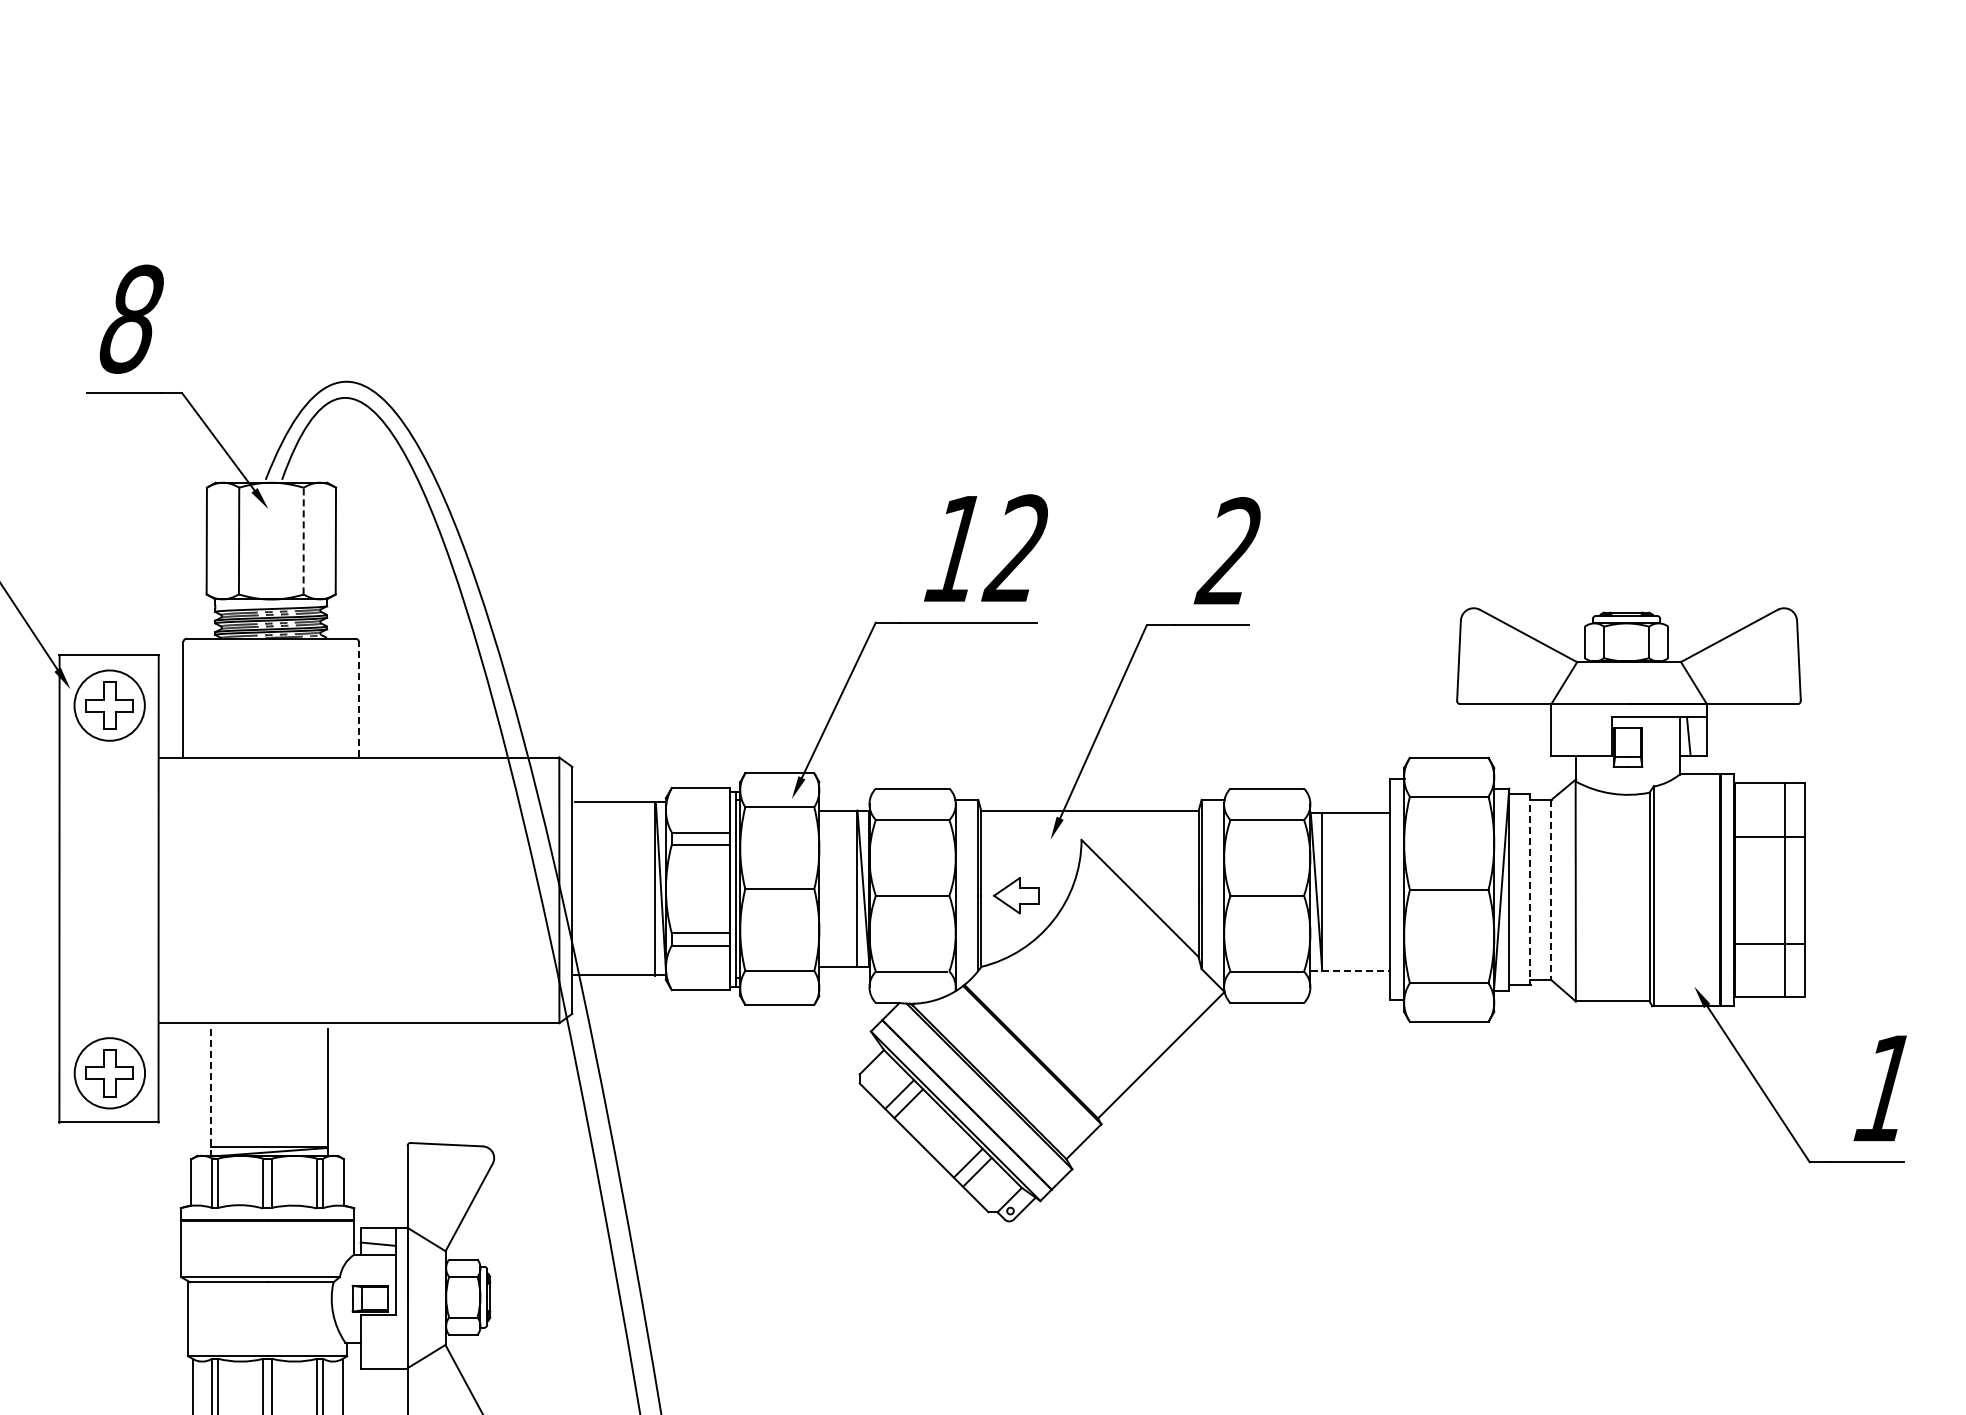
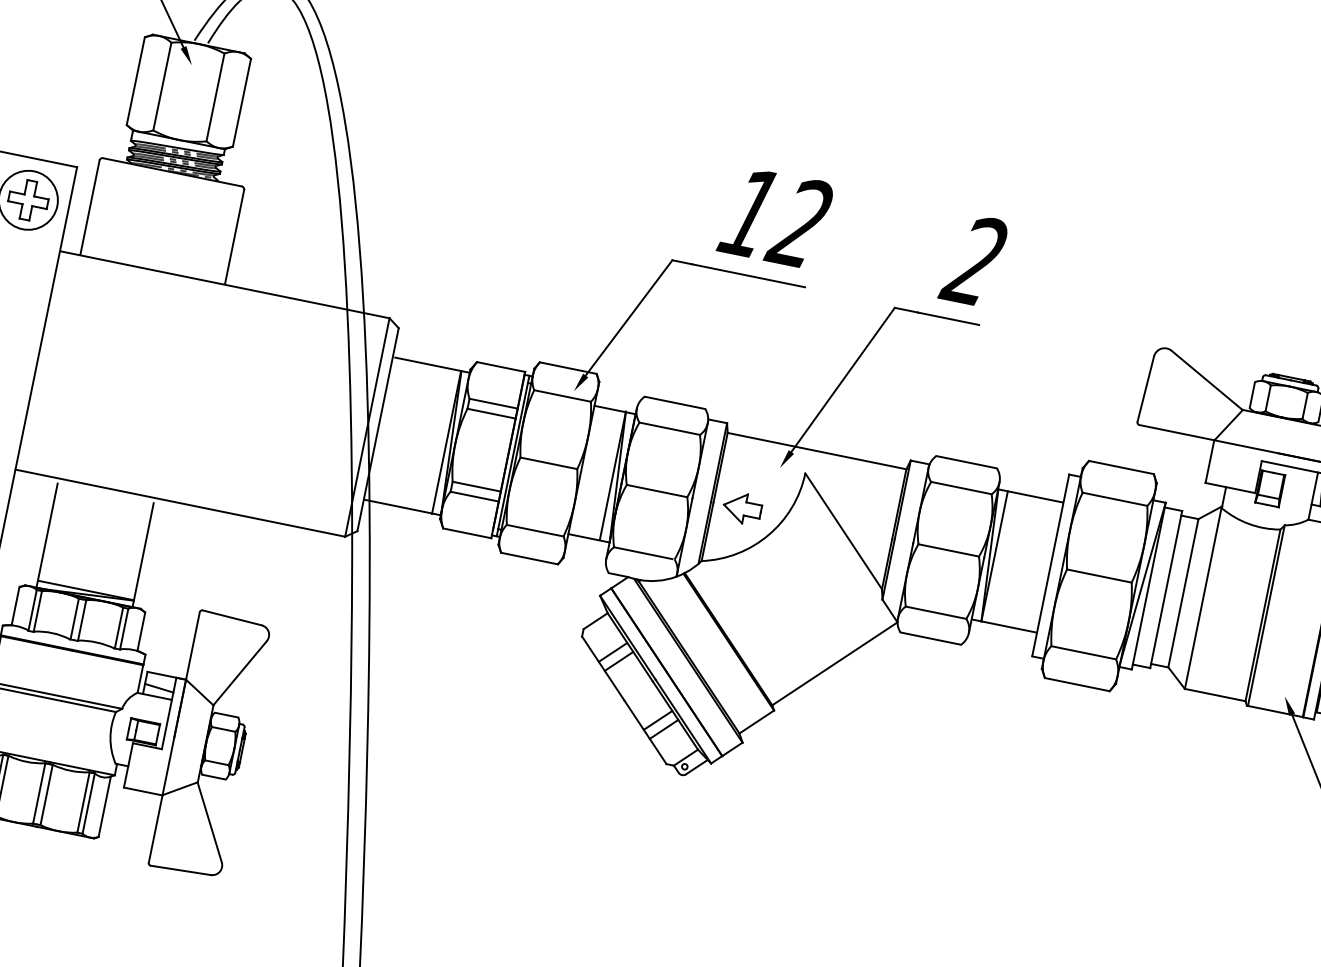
line: (303, 540) -> (215, 96), dashed -> solid
line: (359, 698) -> (235, 236), dashed -> solid
line: (1530, 889) -> (1166, 589), dashed -> solid
line: (1551, 890) -> (1183, 593), dashed -> solid
line: (1351, 970) -> (1005, 625), dashed -> solid
line: (211, 1093) -> (47, 536), dashed -> solid

